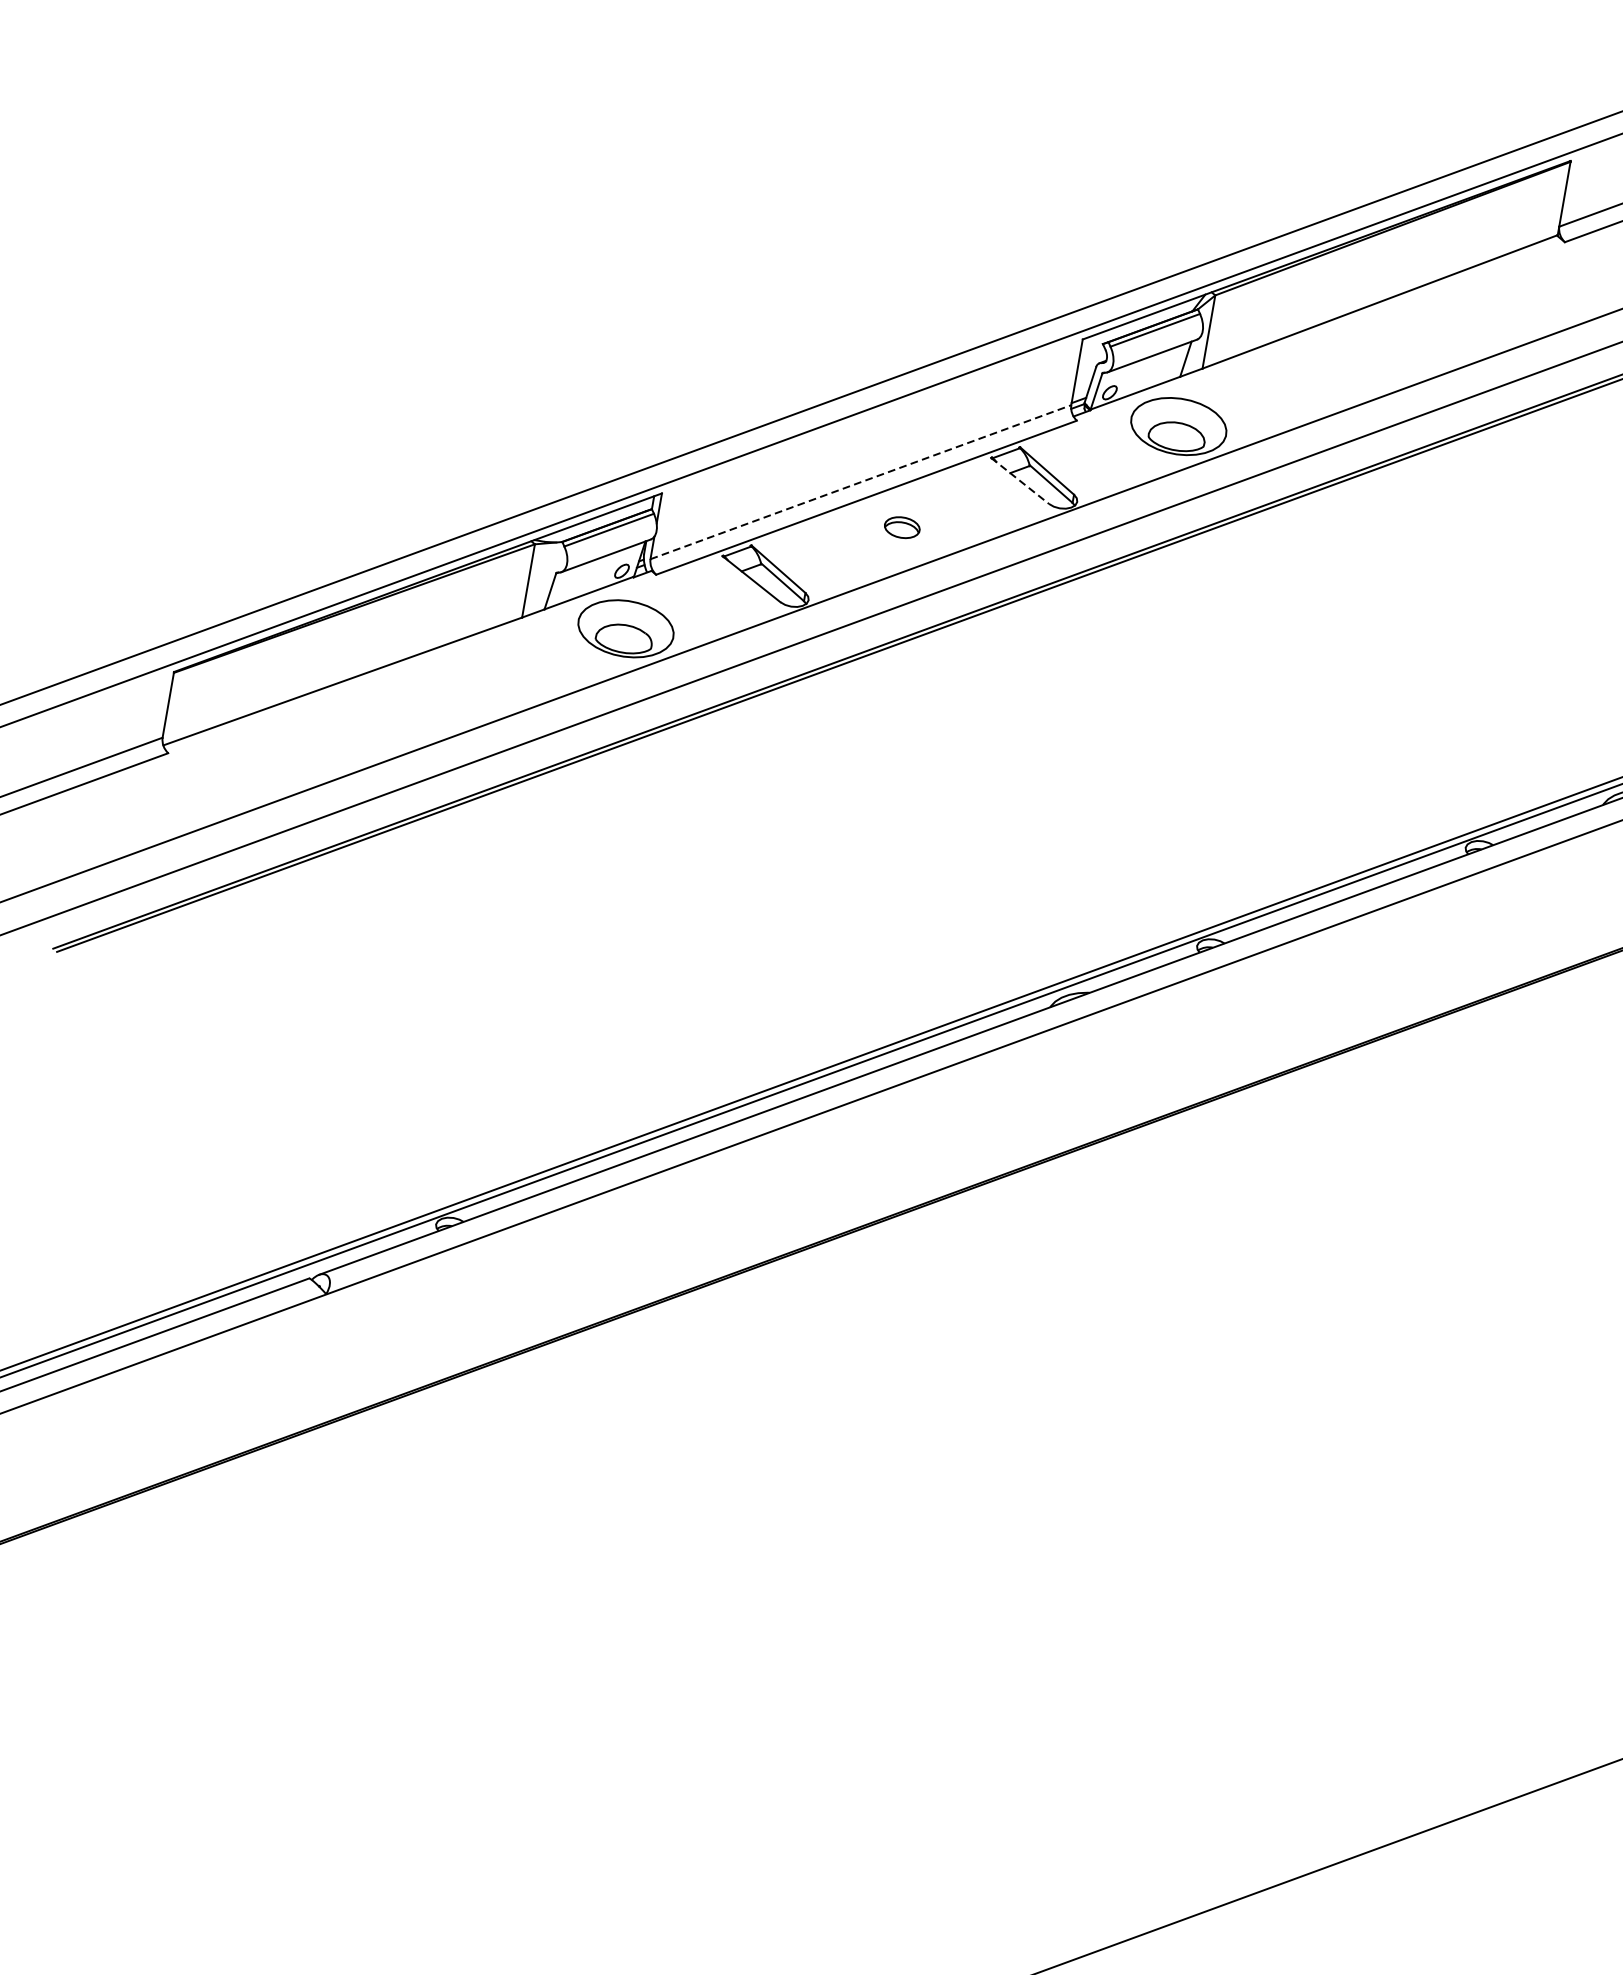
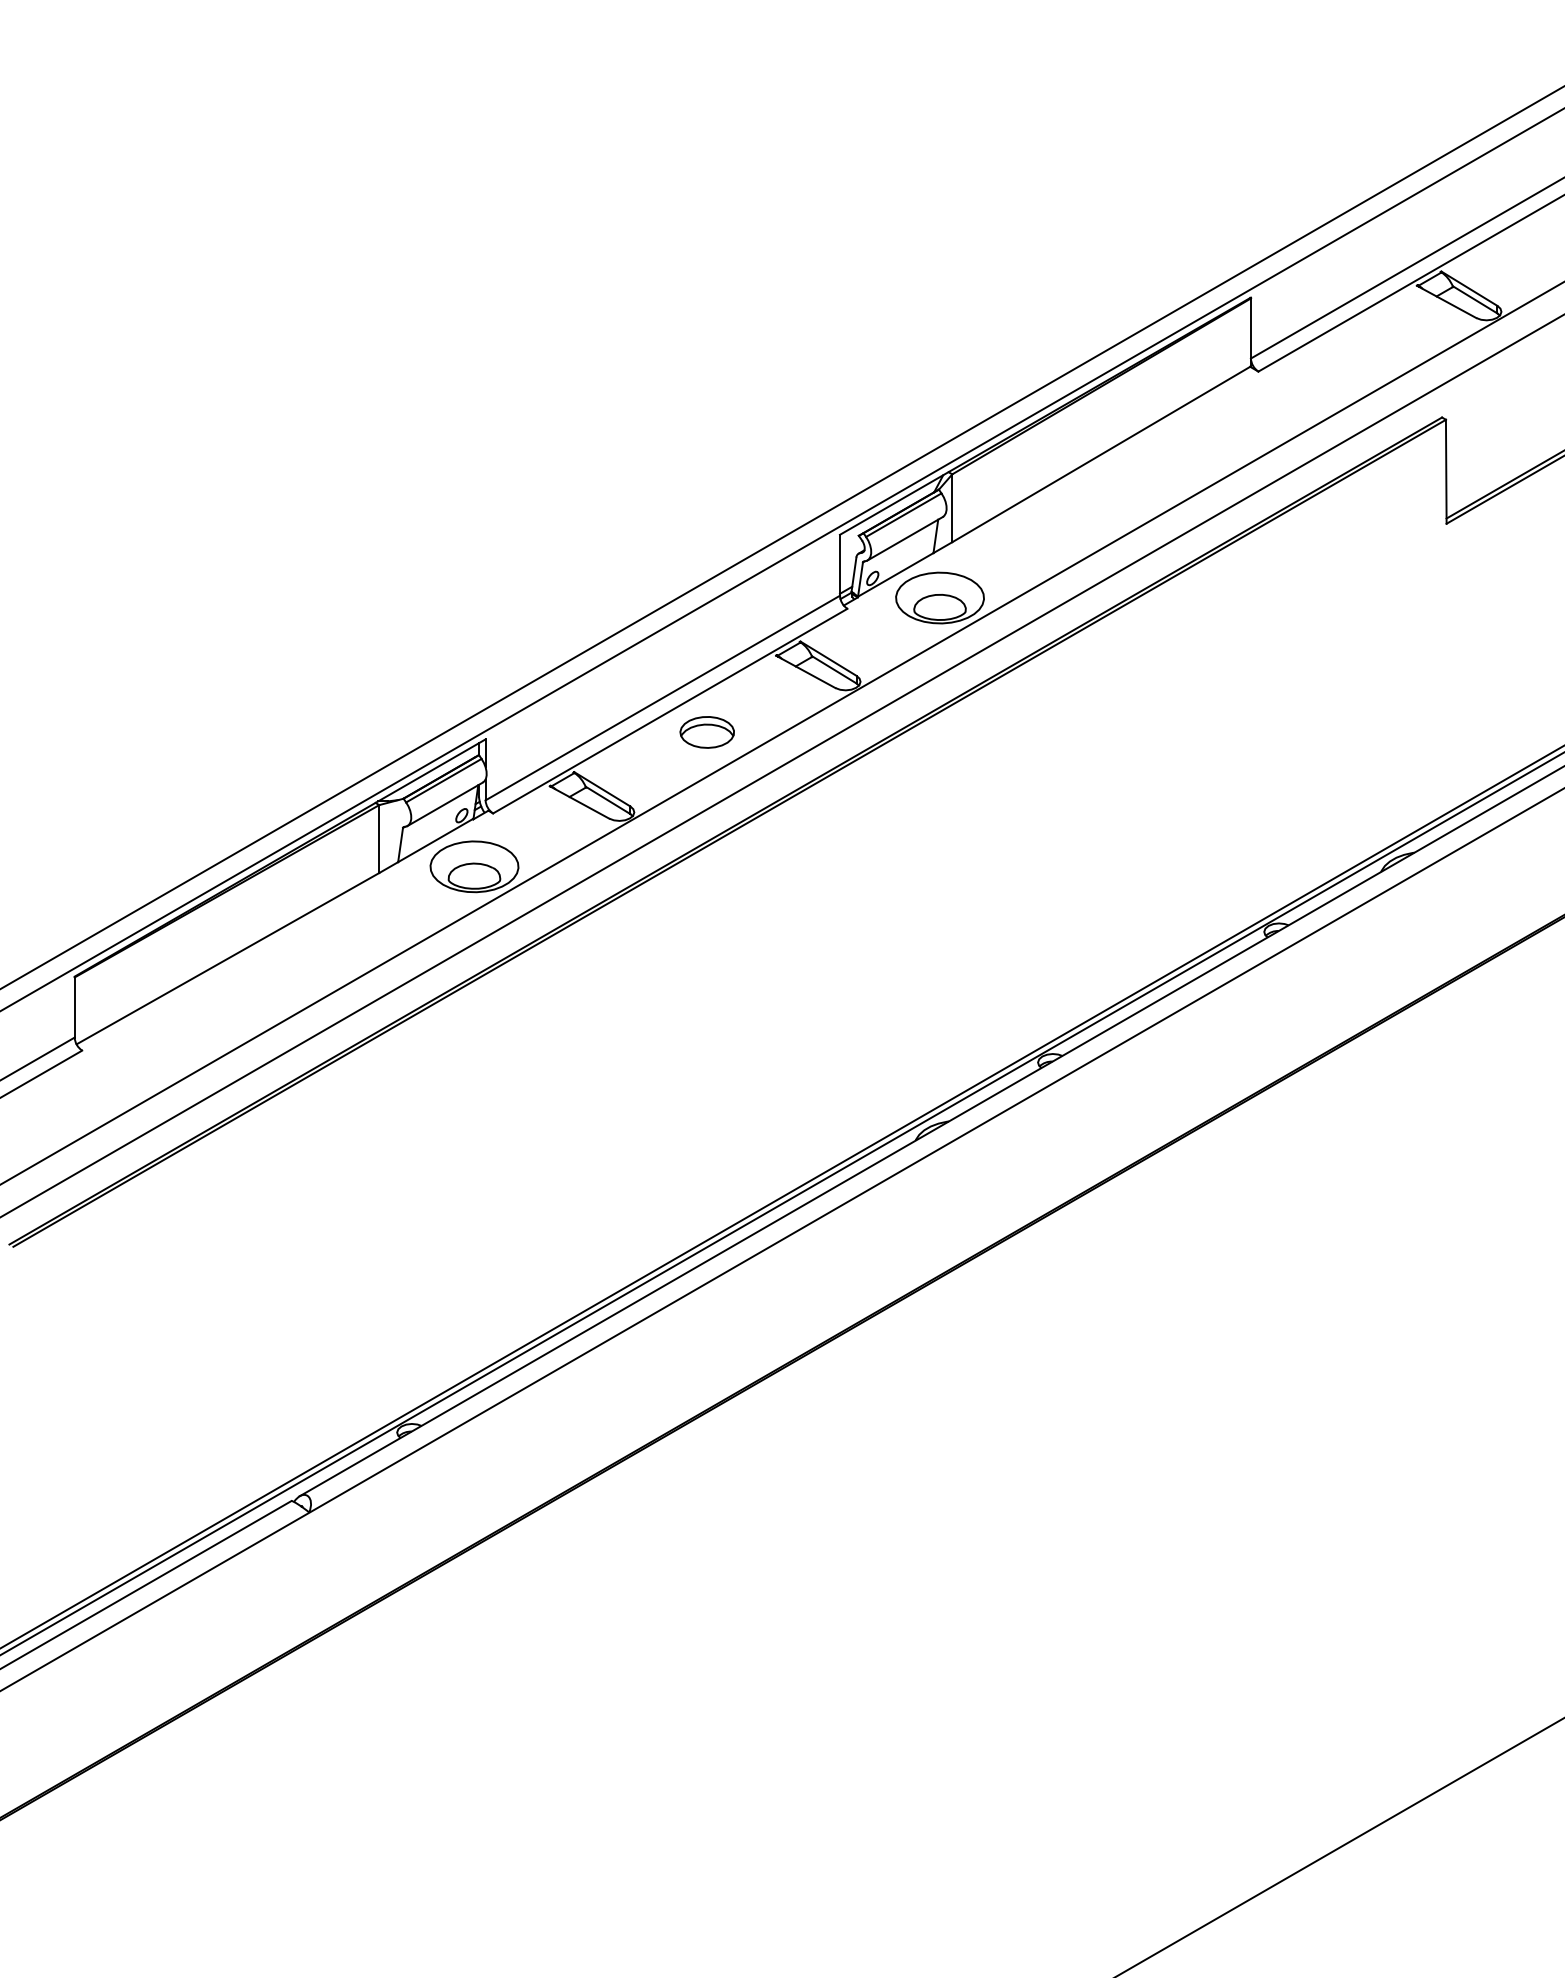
line: (1019, 480) -> (805, 671), dashed -> solid
line: (860, 482) -> (662, 698), dashed -> solid
part: (901, 527) -> (706, 732), size x1.67

